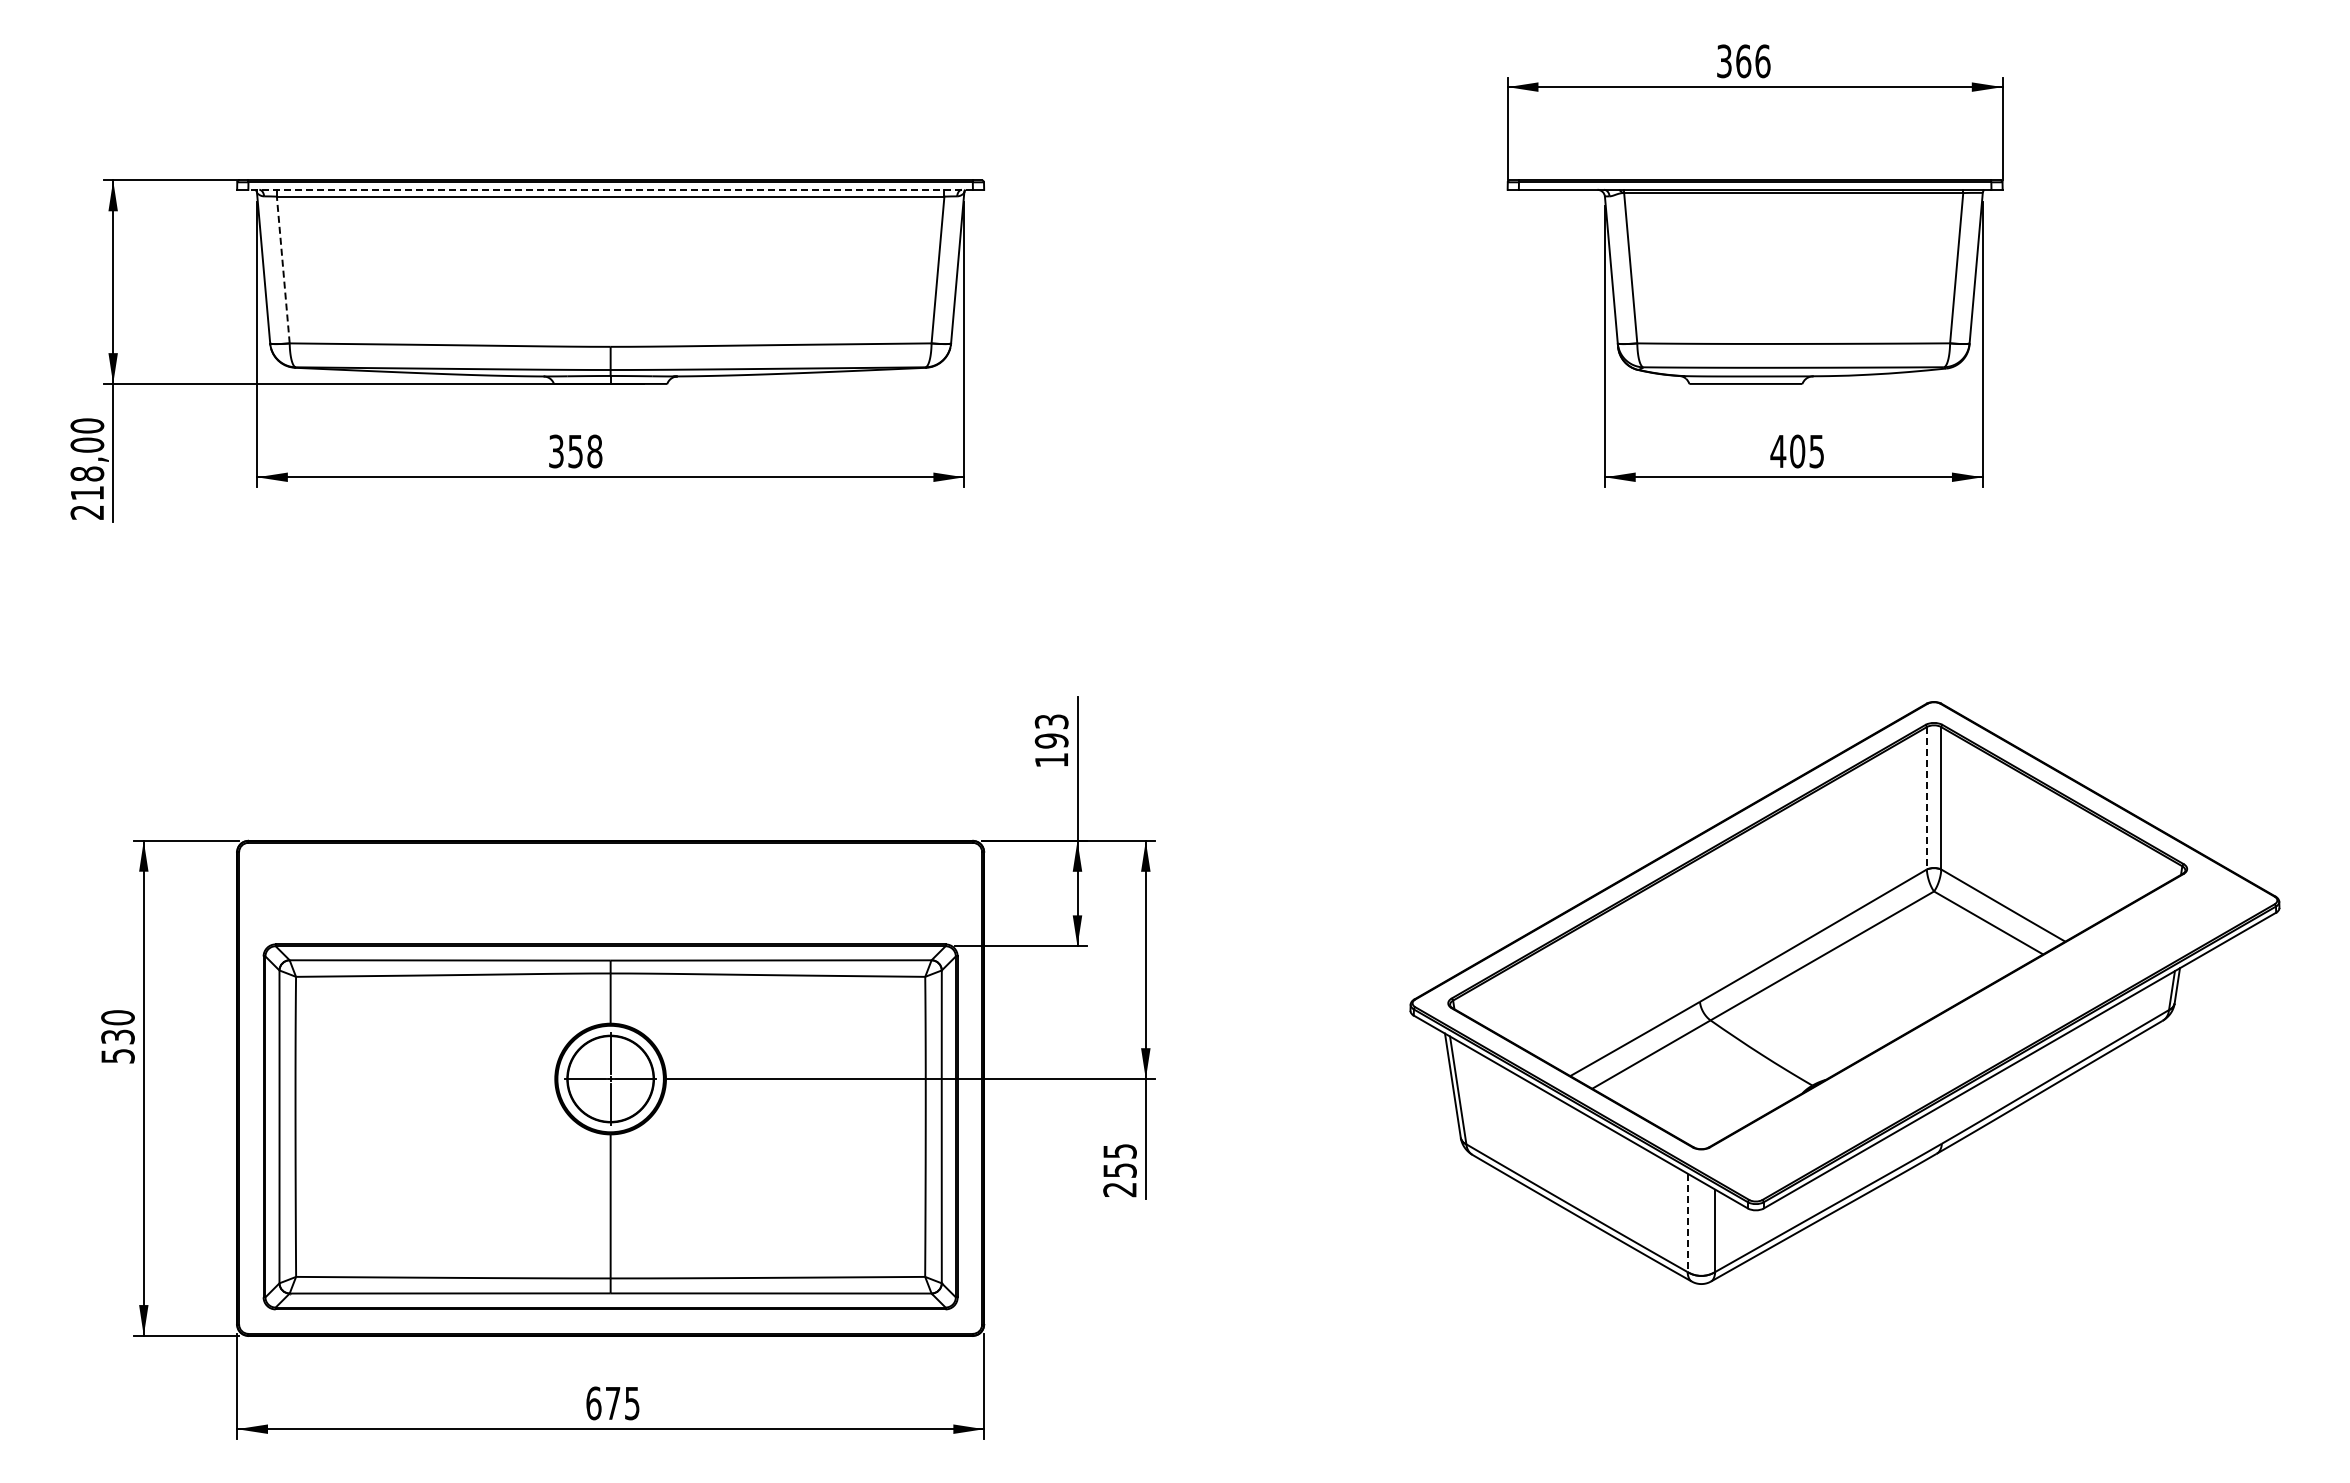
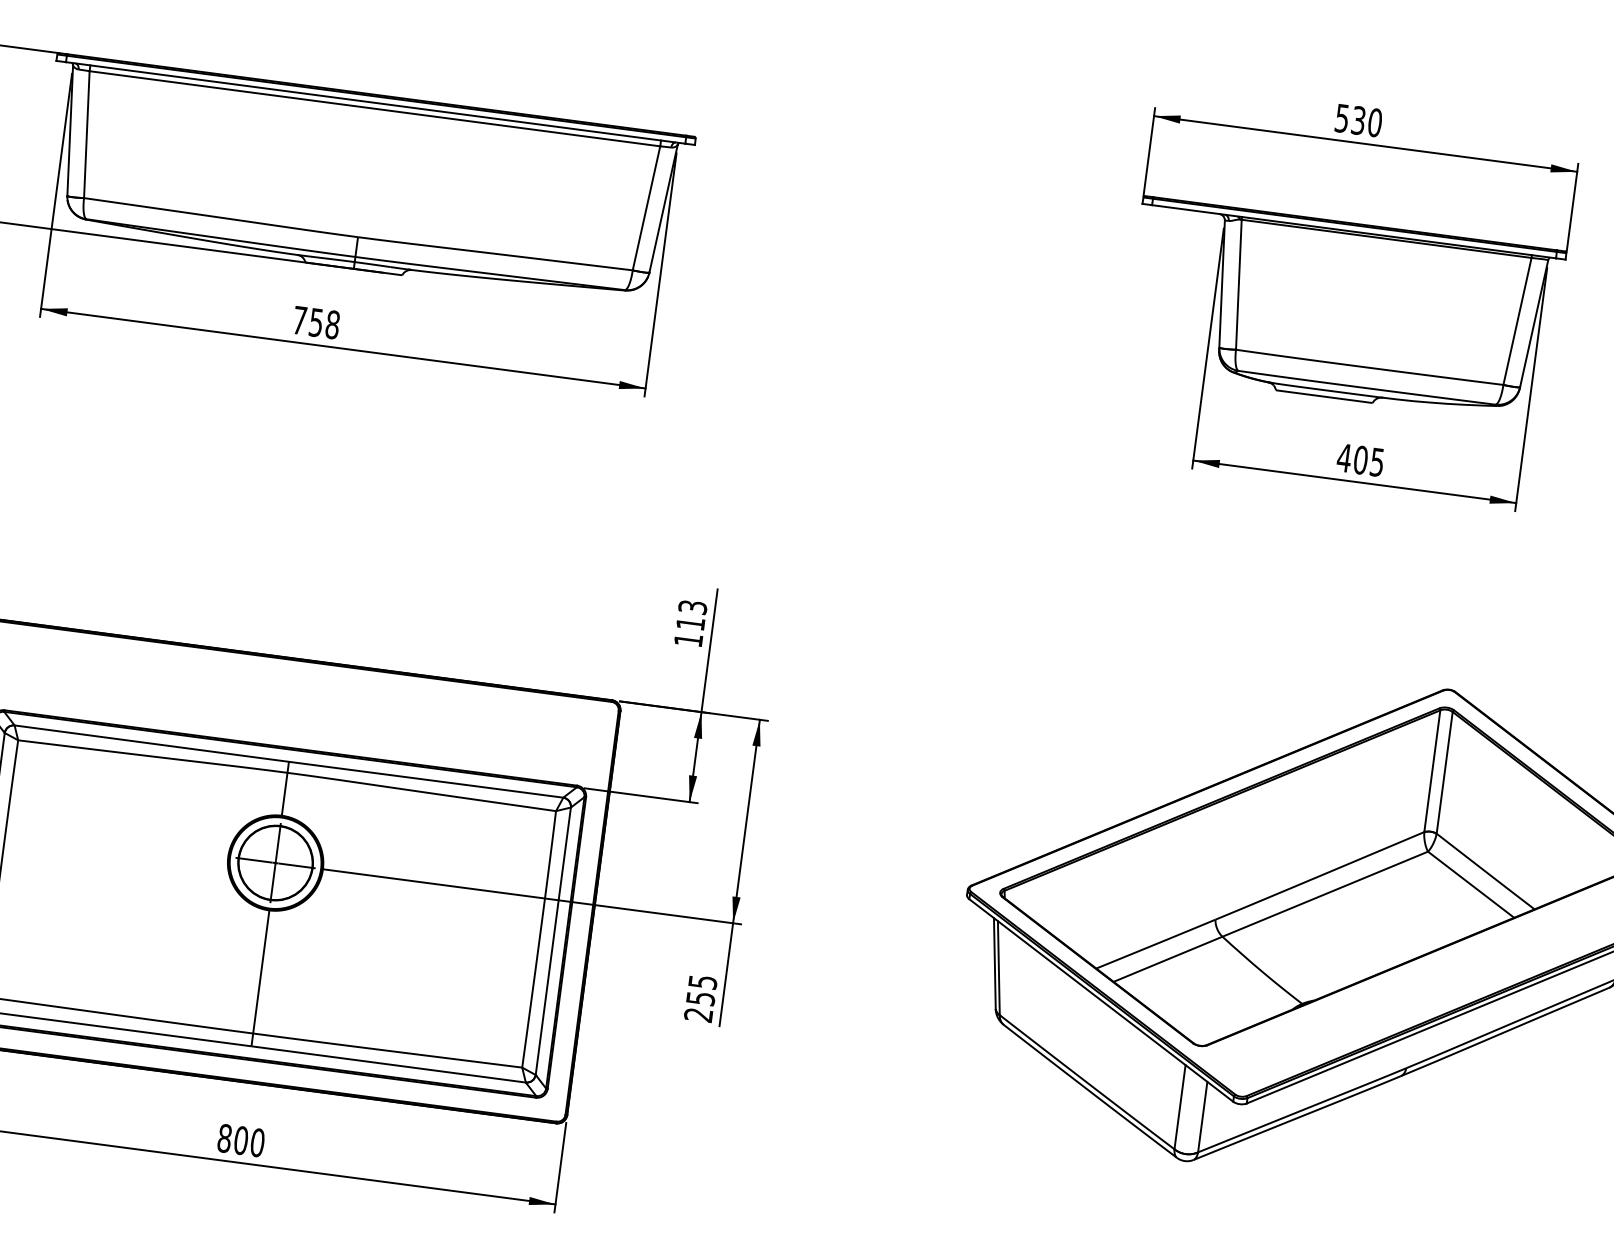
text: (1743, 61) -> (1358, 120), 366 -> 530
line: (610, 189) -> (375, 102), dashed -> solid
line: (283, 270) -> (86, 135), dashed -> solid
text: (556, 451) -> (299, 320), 358 -> 758
text: (1051, 740) -> (690, 623), 193 -> 113
line: (1926, 798) -> (1432, 771), dashed -> solid
line: (1687, 1223) -> (1179, 1107), dashed -> solid
text: (612, 1403) -> (240, 1140), 675 -> 800

